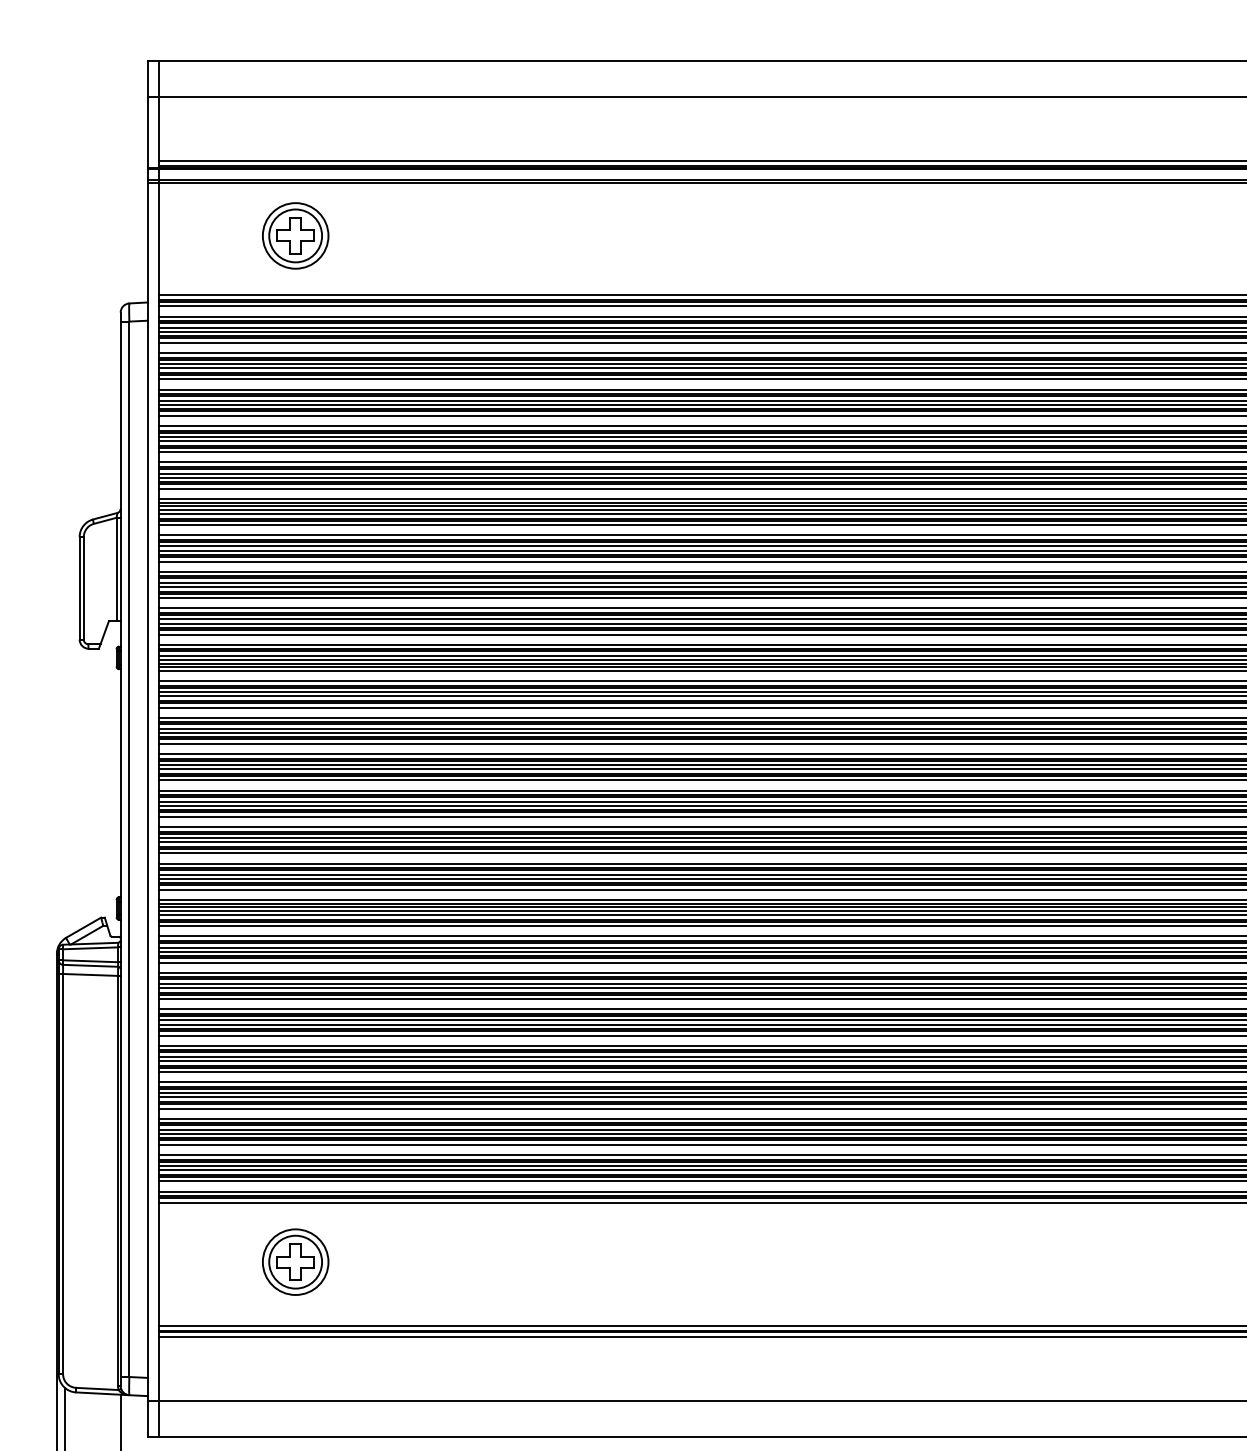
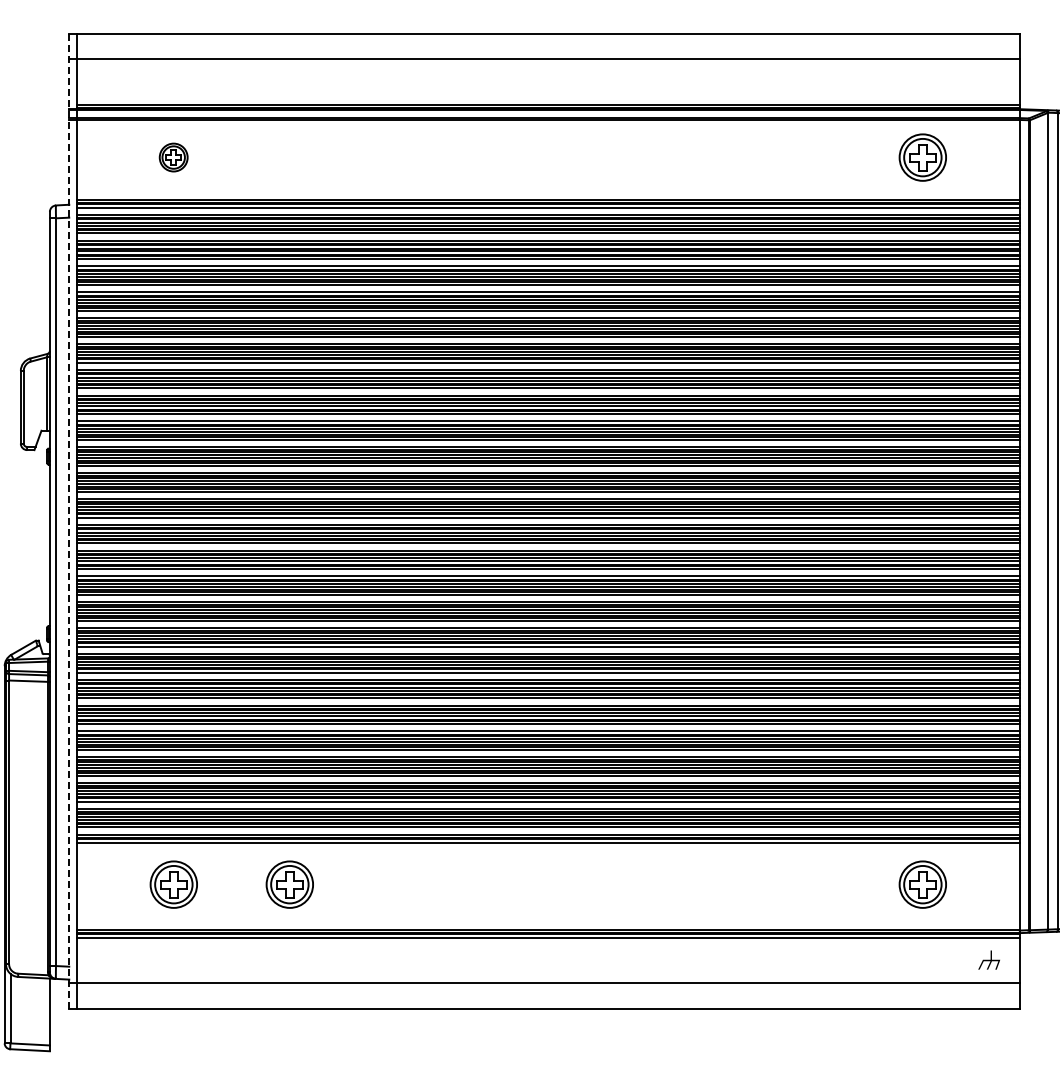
part: (295, 235) -> (173, 157), size x0.6
line: (148, 749) -> (69, 521), solid -> dashed
part: (458, 1261) -> (289, 884), added

